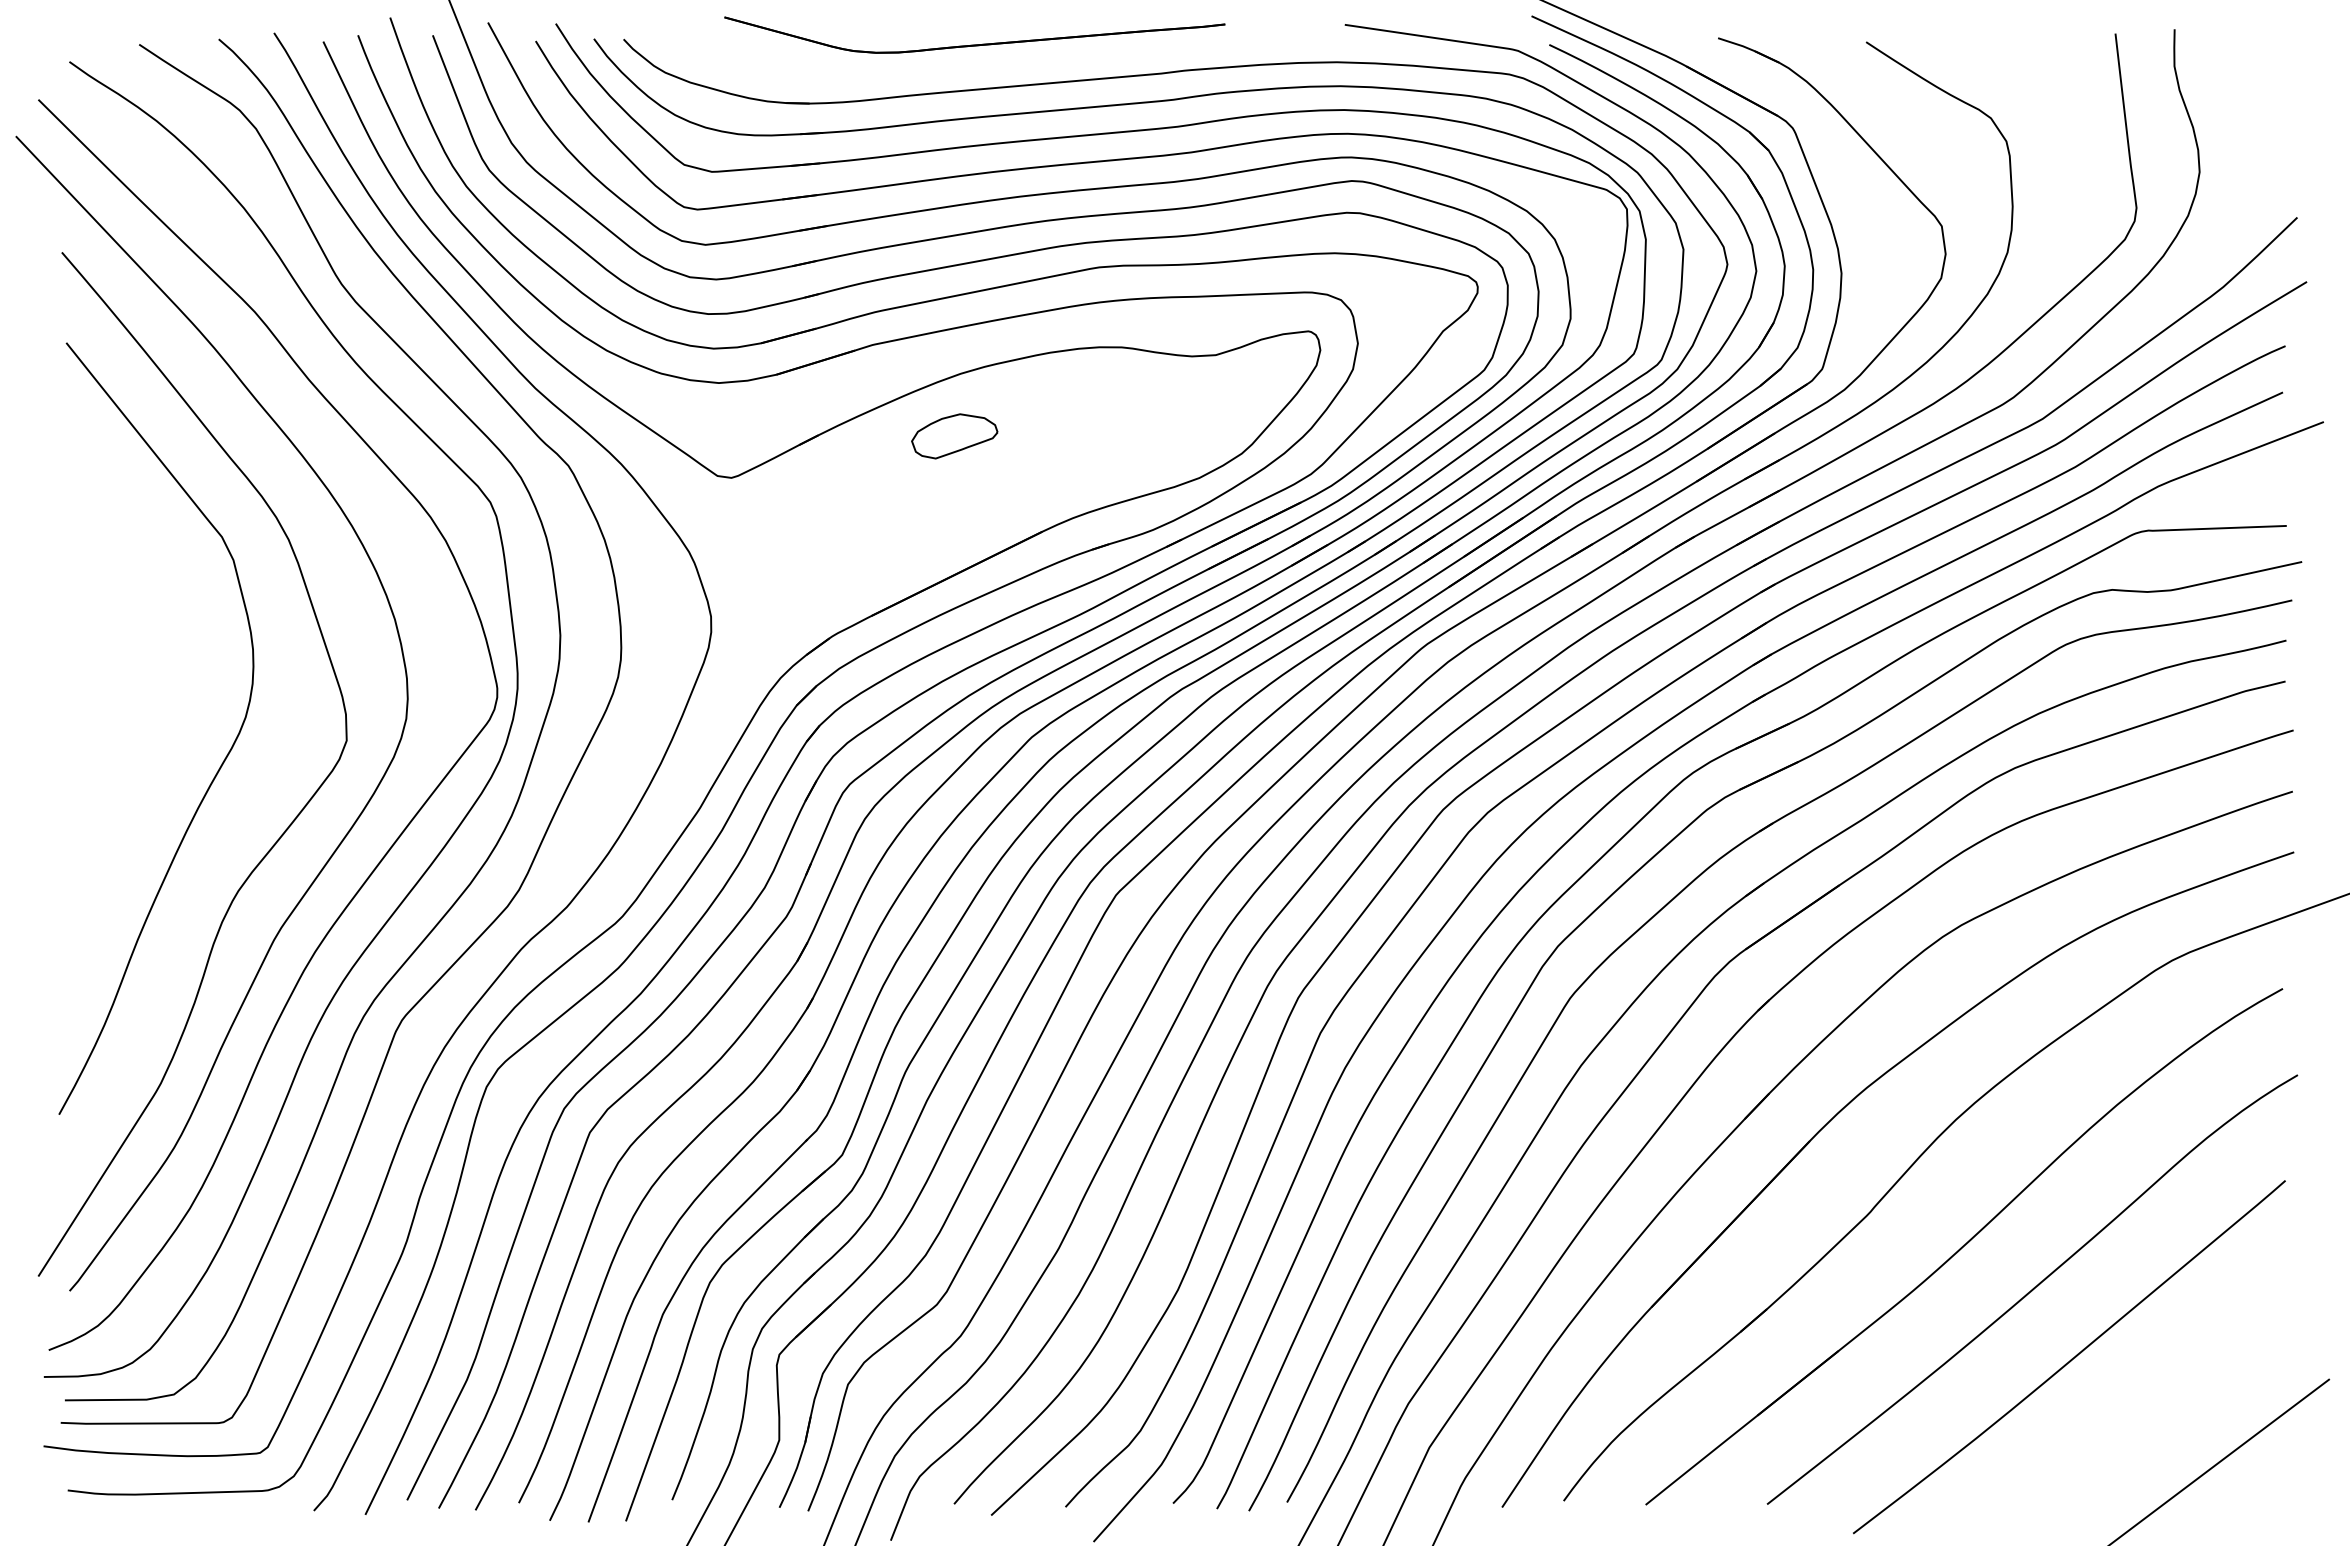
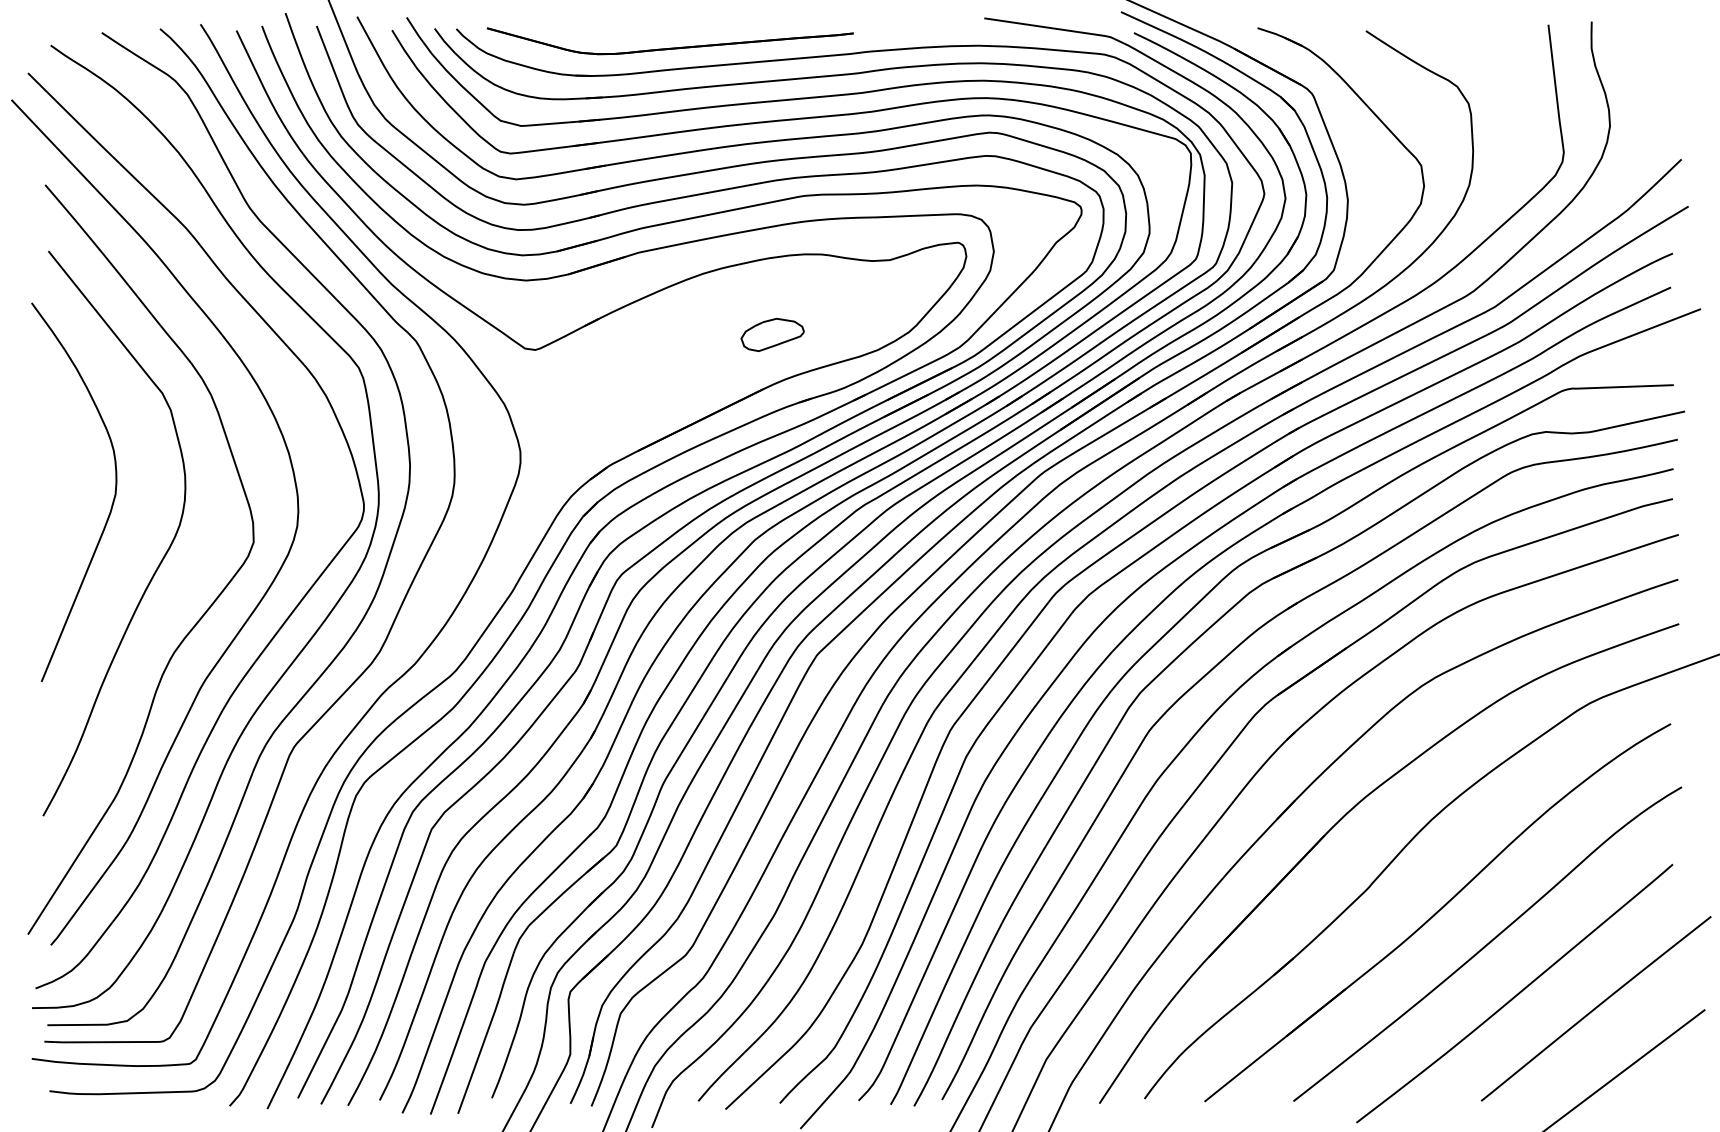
part: (974, 44) -> (670, 48), moved
part: (954, 436) -> (772, 335), moved
curve: (152, 690) -> (111, 505), added
curve: (2180, 1377) -> (1596, 1008), added

